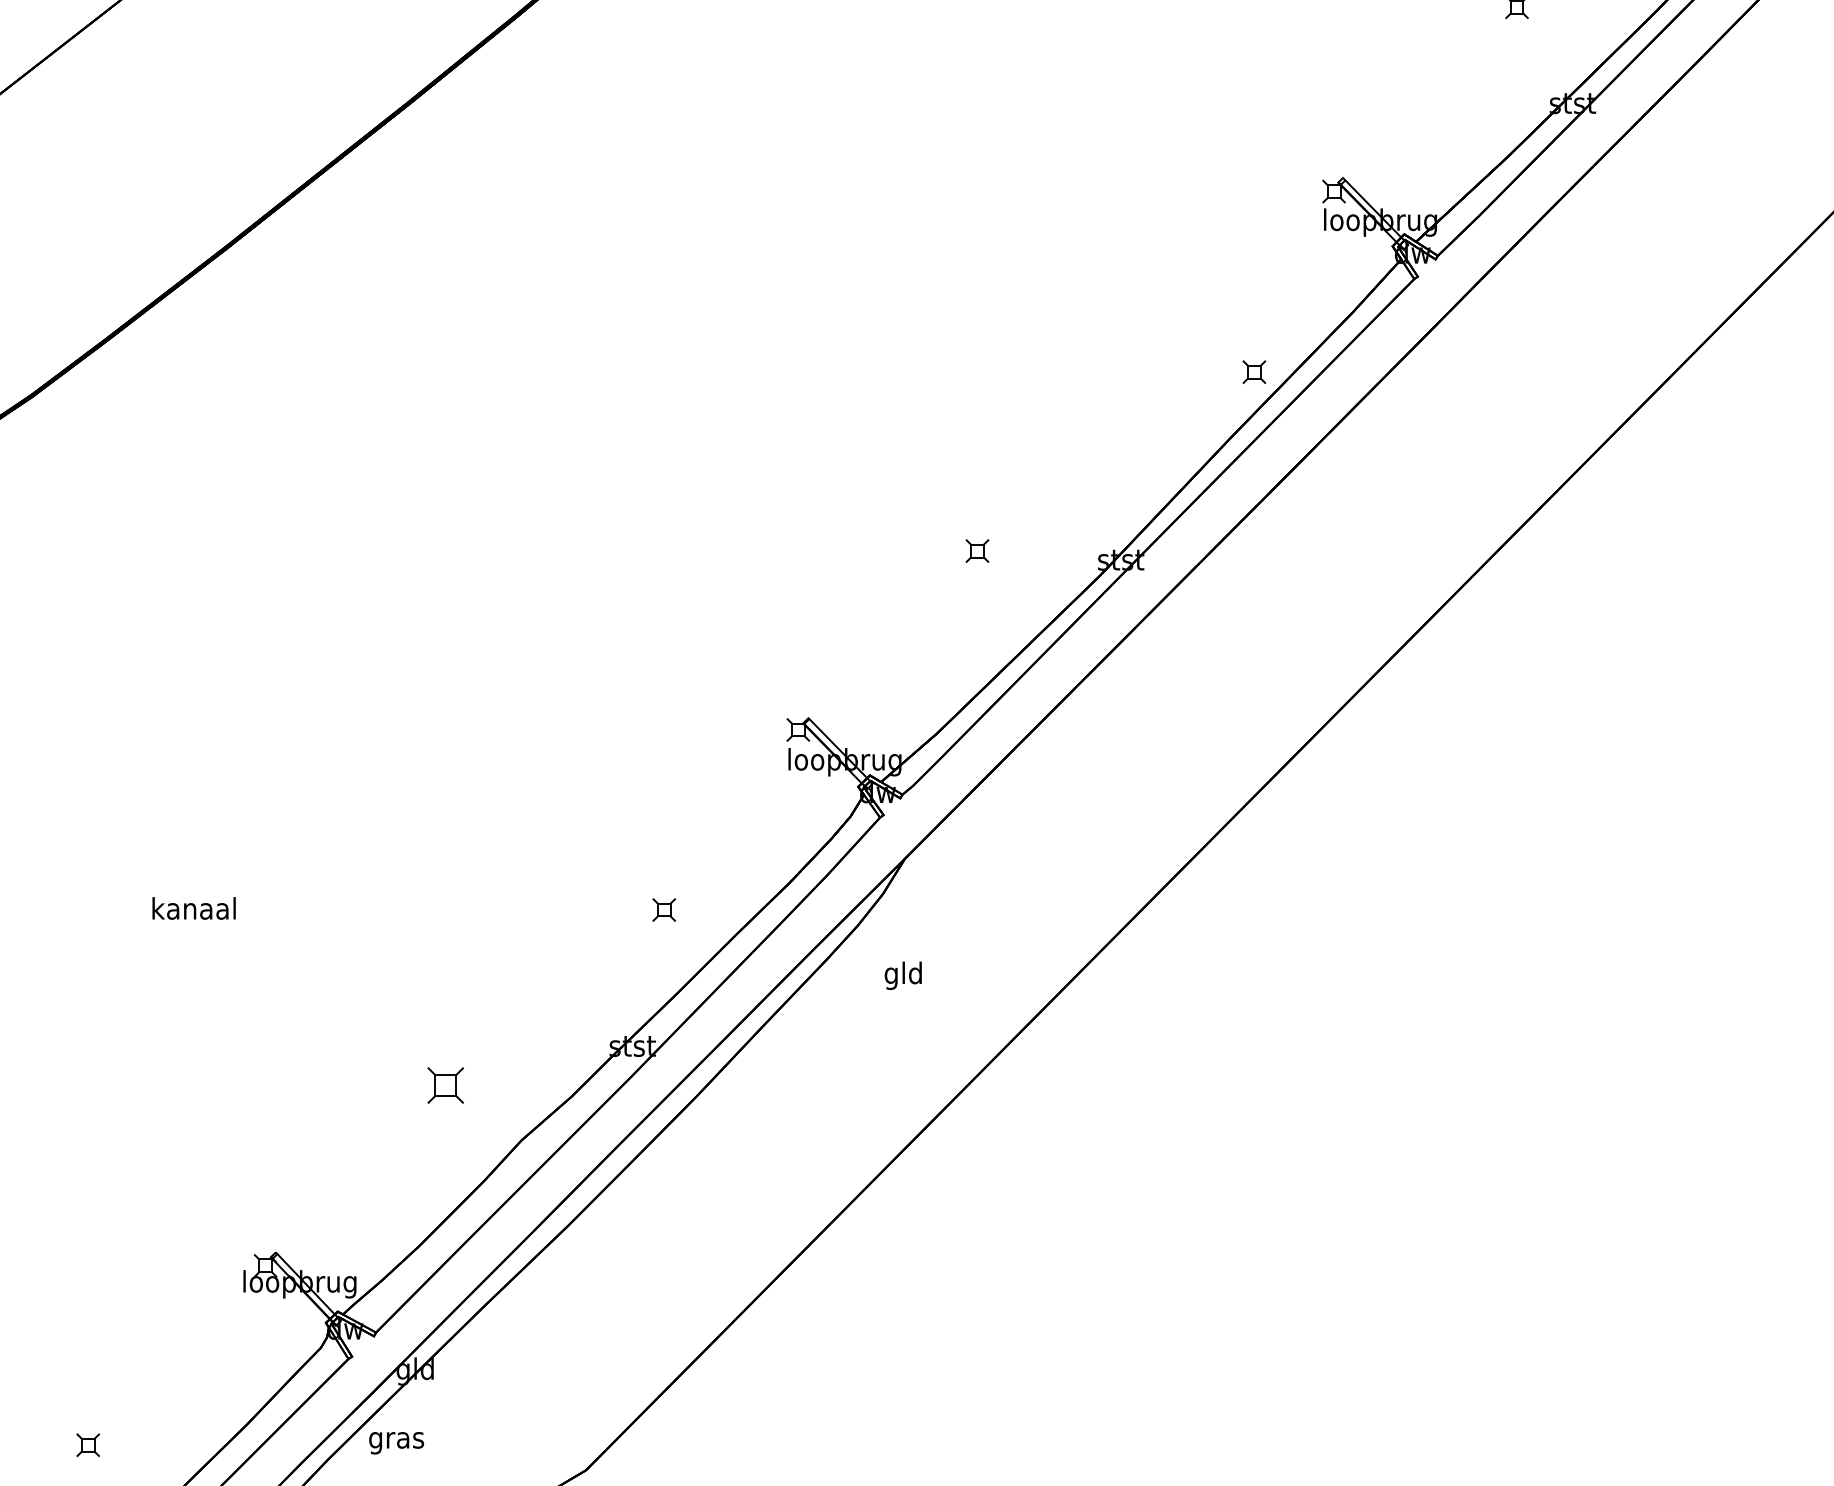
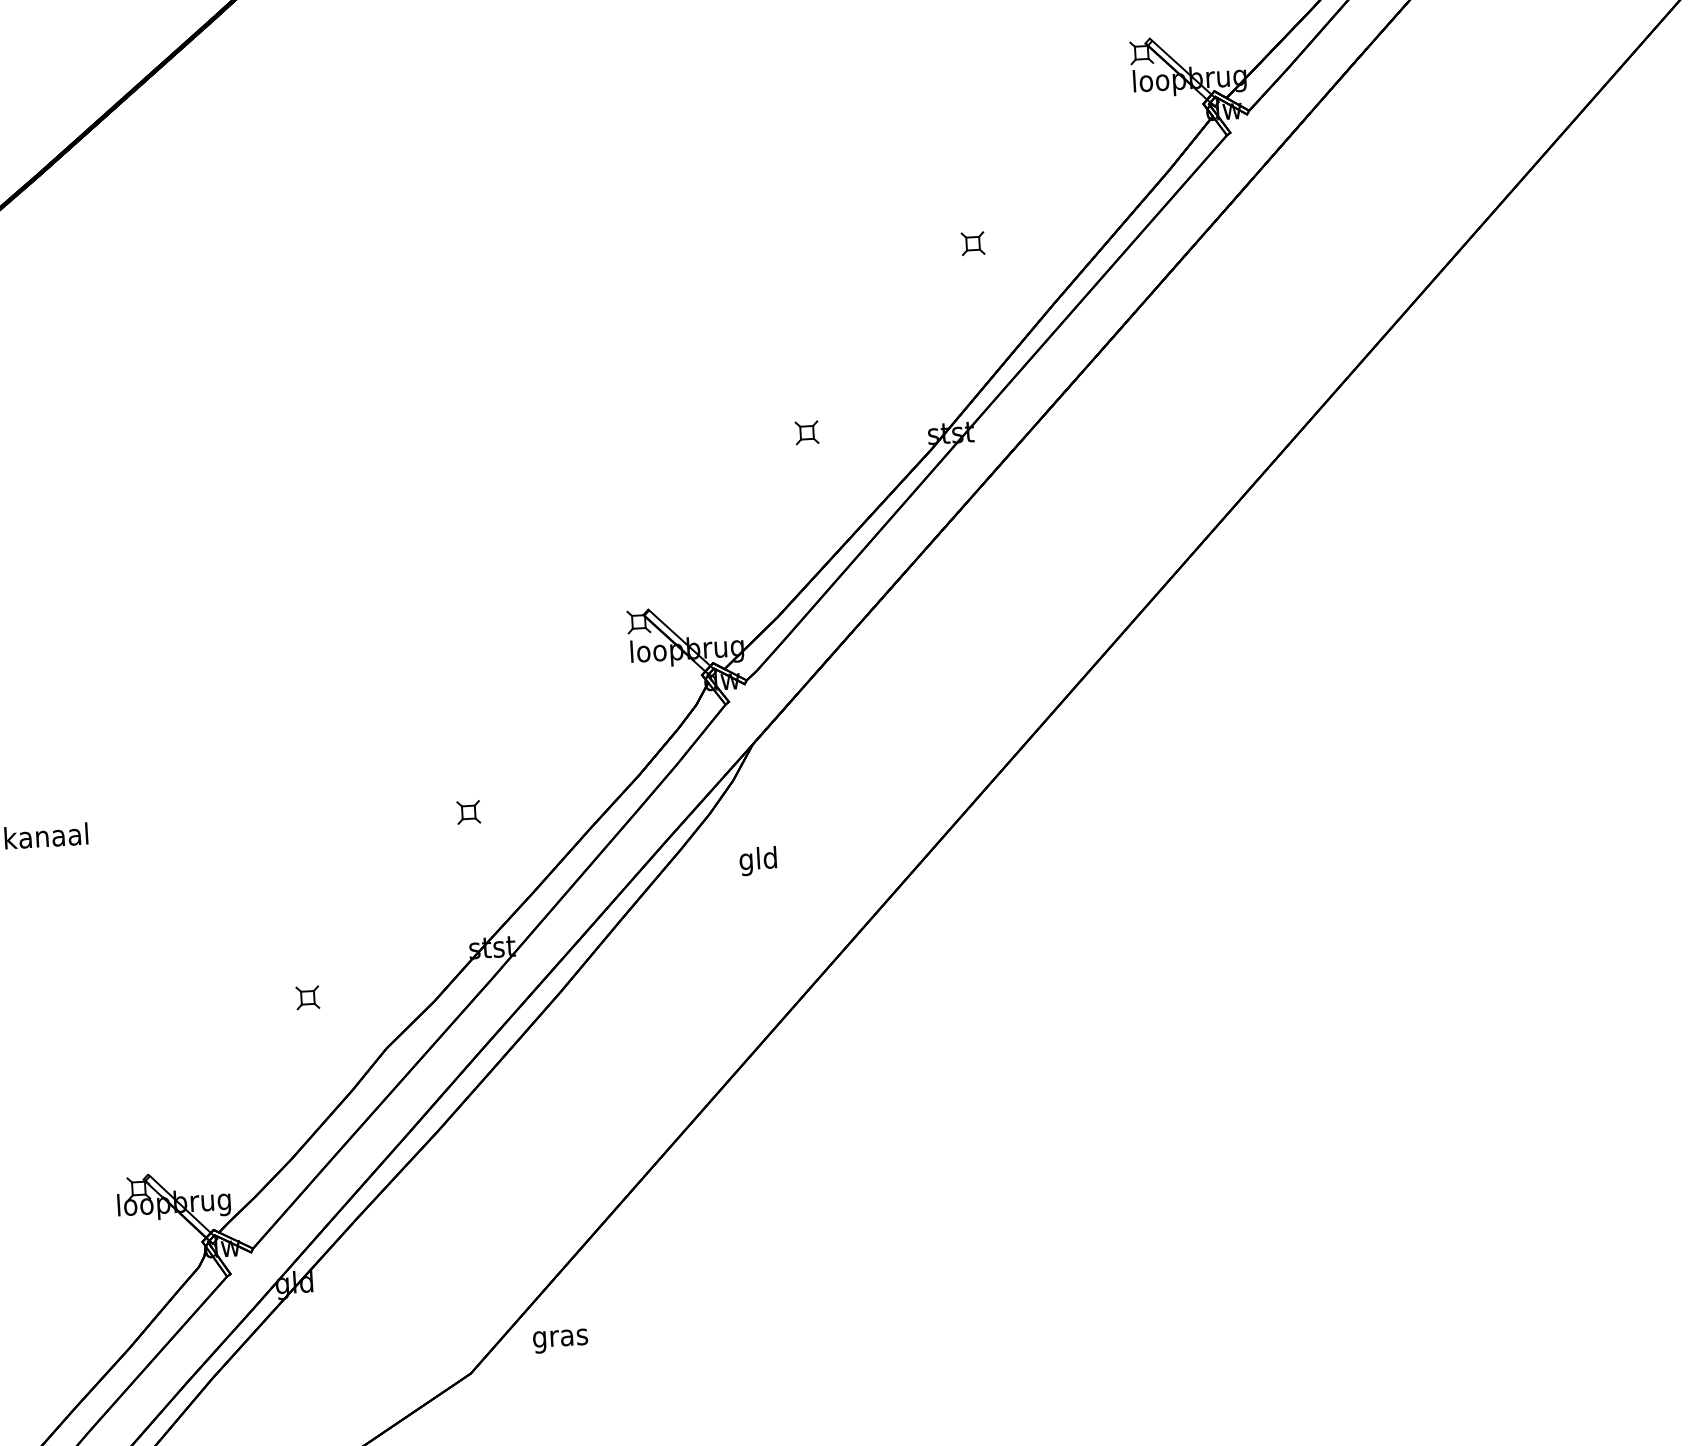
part: (1254, 371) -> (973, 243), moved
part: (664, 909) -> (468, 811), moved
part: (445, 1085) -> (307, 997), size x0.62
text: (396, 1443) -> (560, 1341), moved

